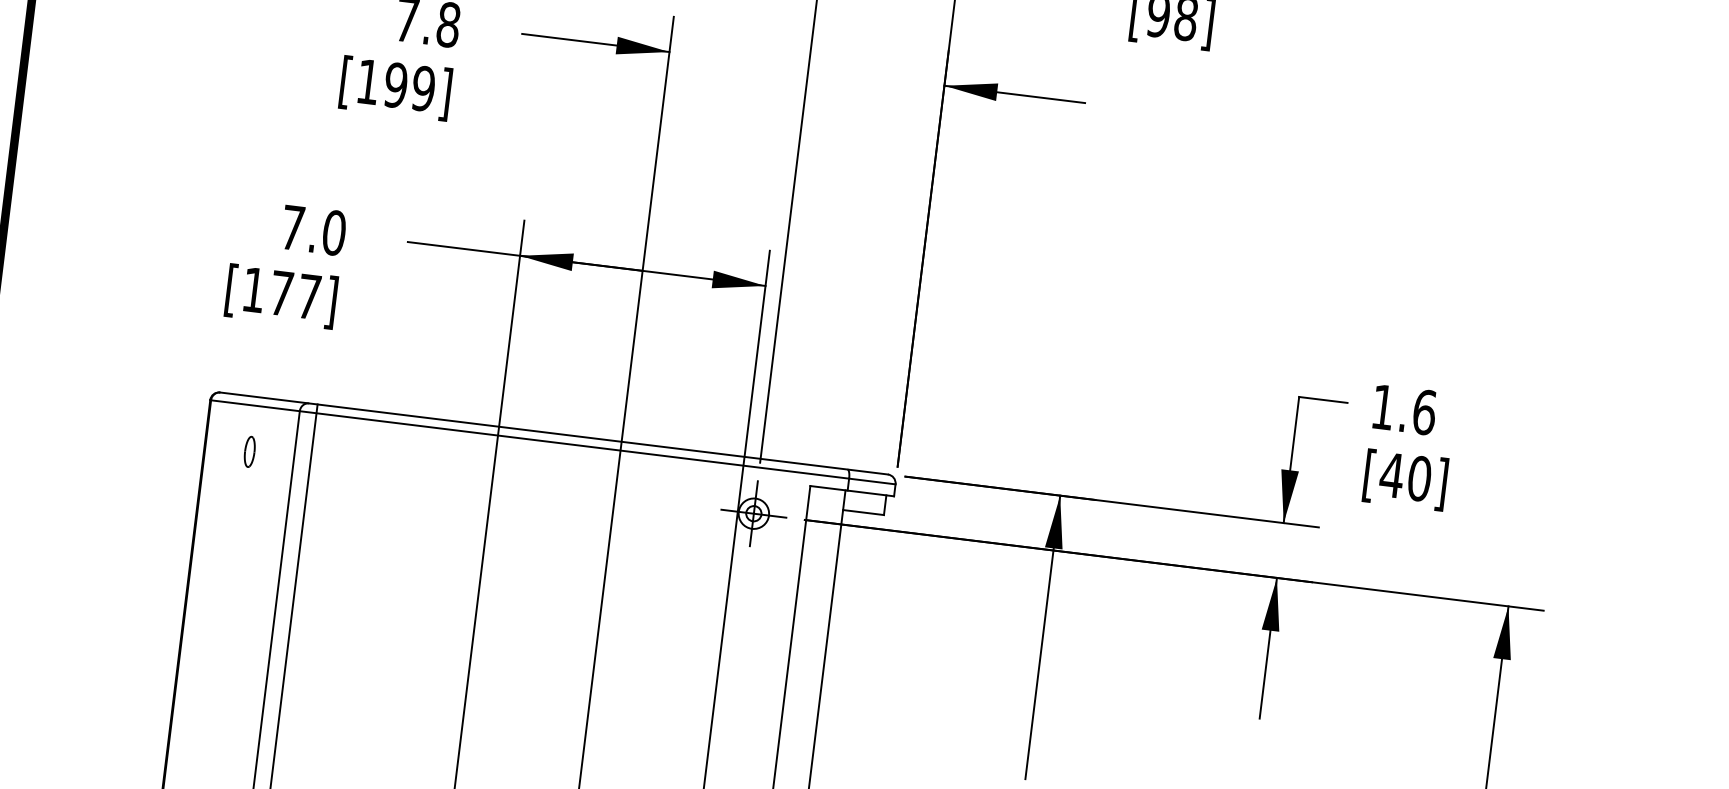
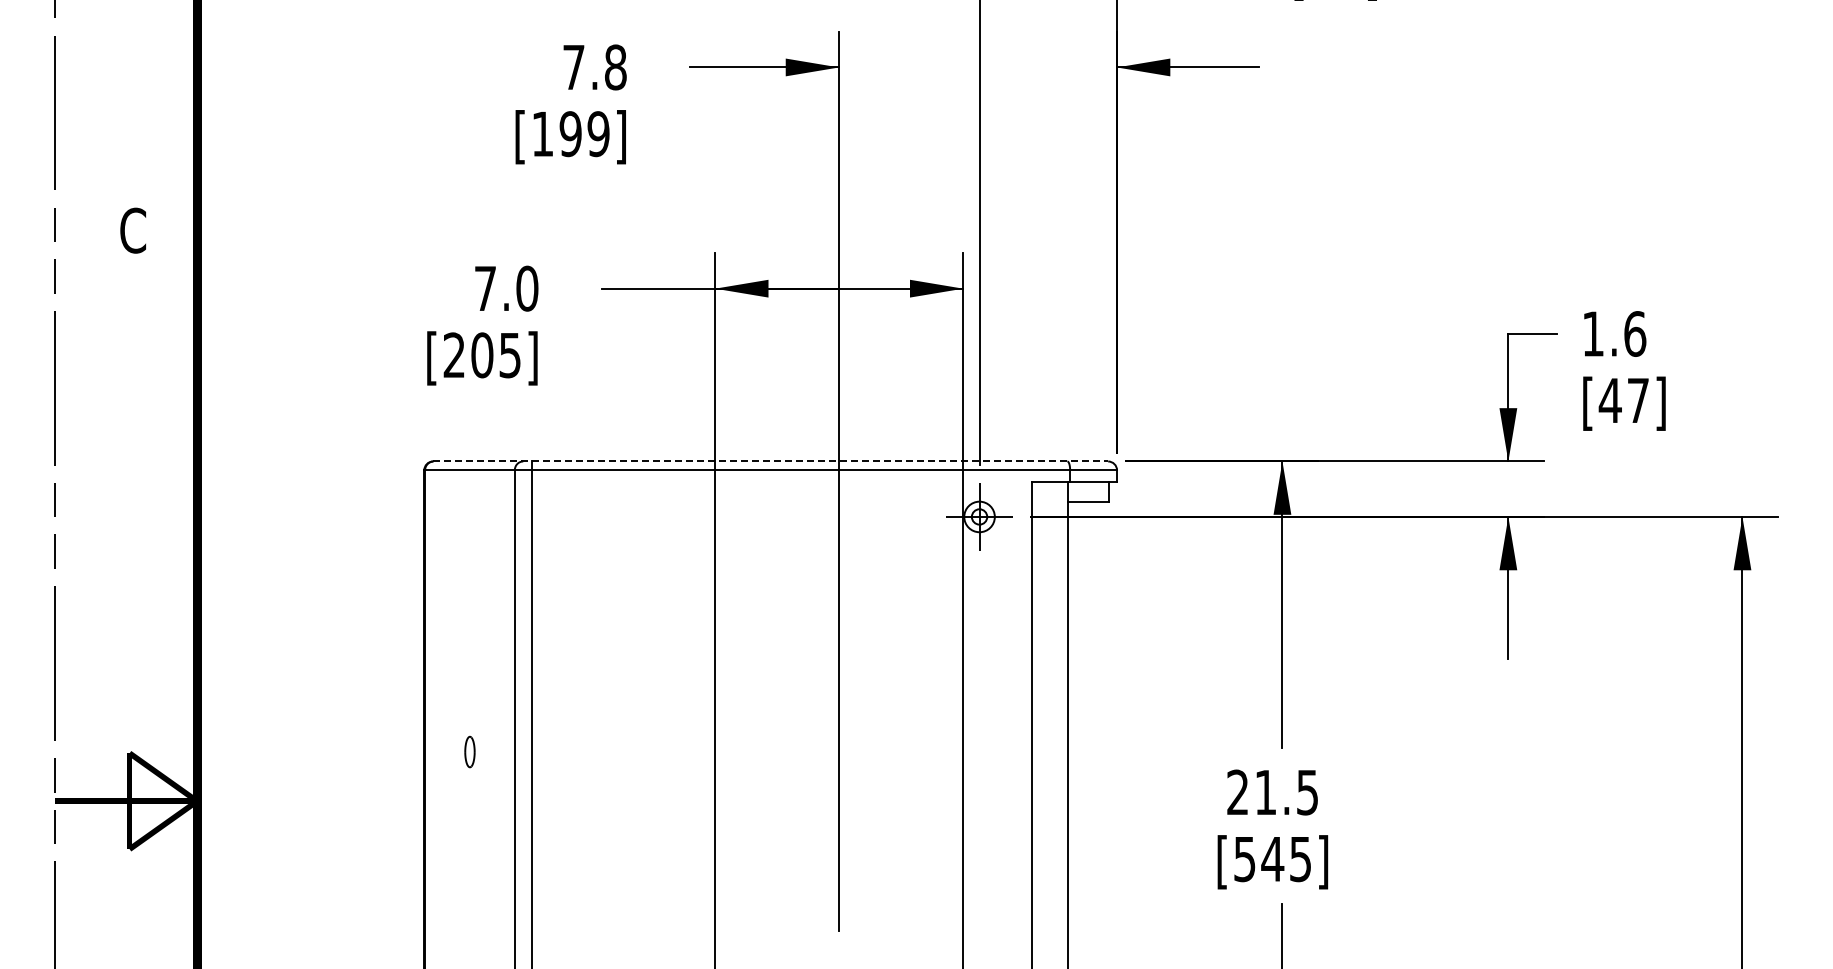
text: (280, 293) -> (481, 355), [177] -> [205]
line: (553, 433) -> (770, 461), solid -> dashed
part: (249, 451) -> (469, 751), moved
text: (1419, 478) -> (1638, 400), [40] -> [47]

